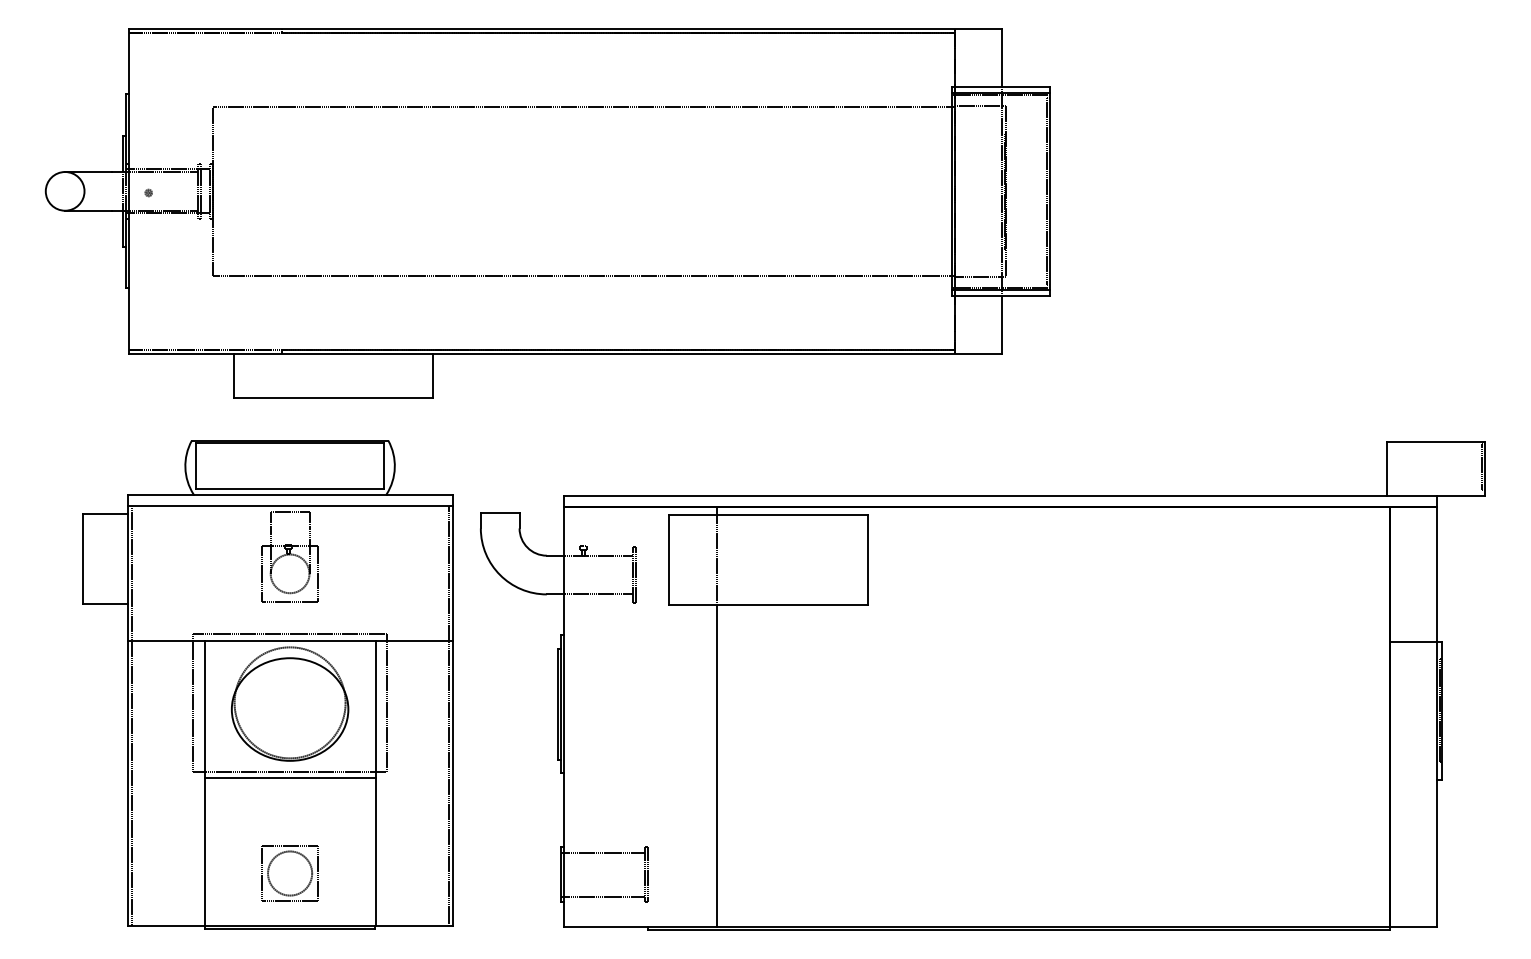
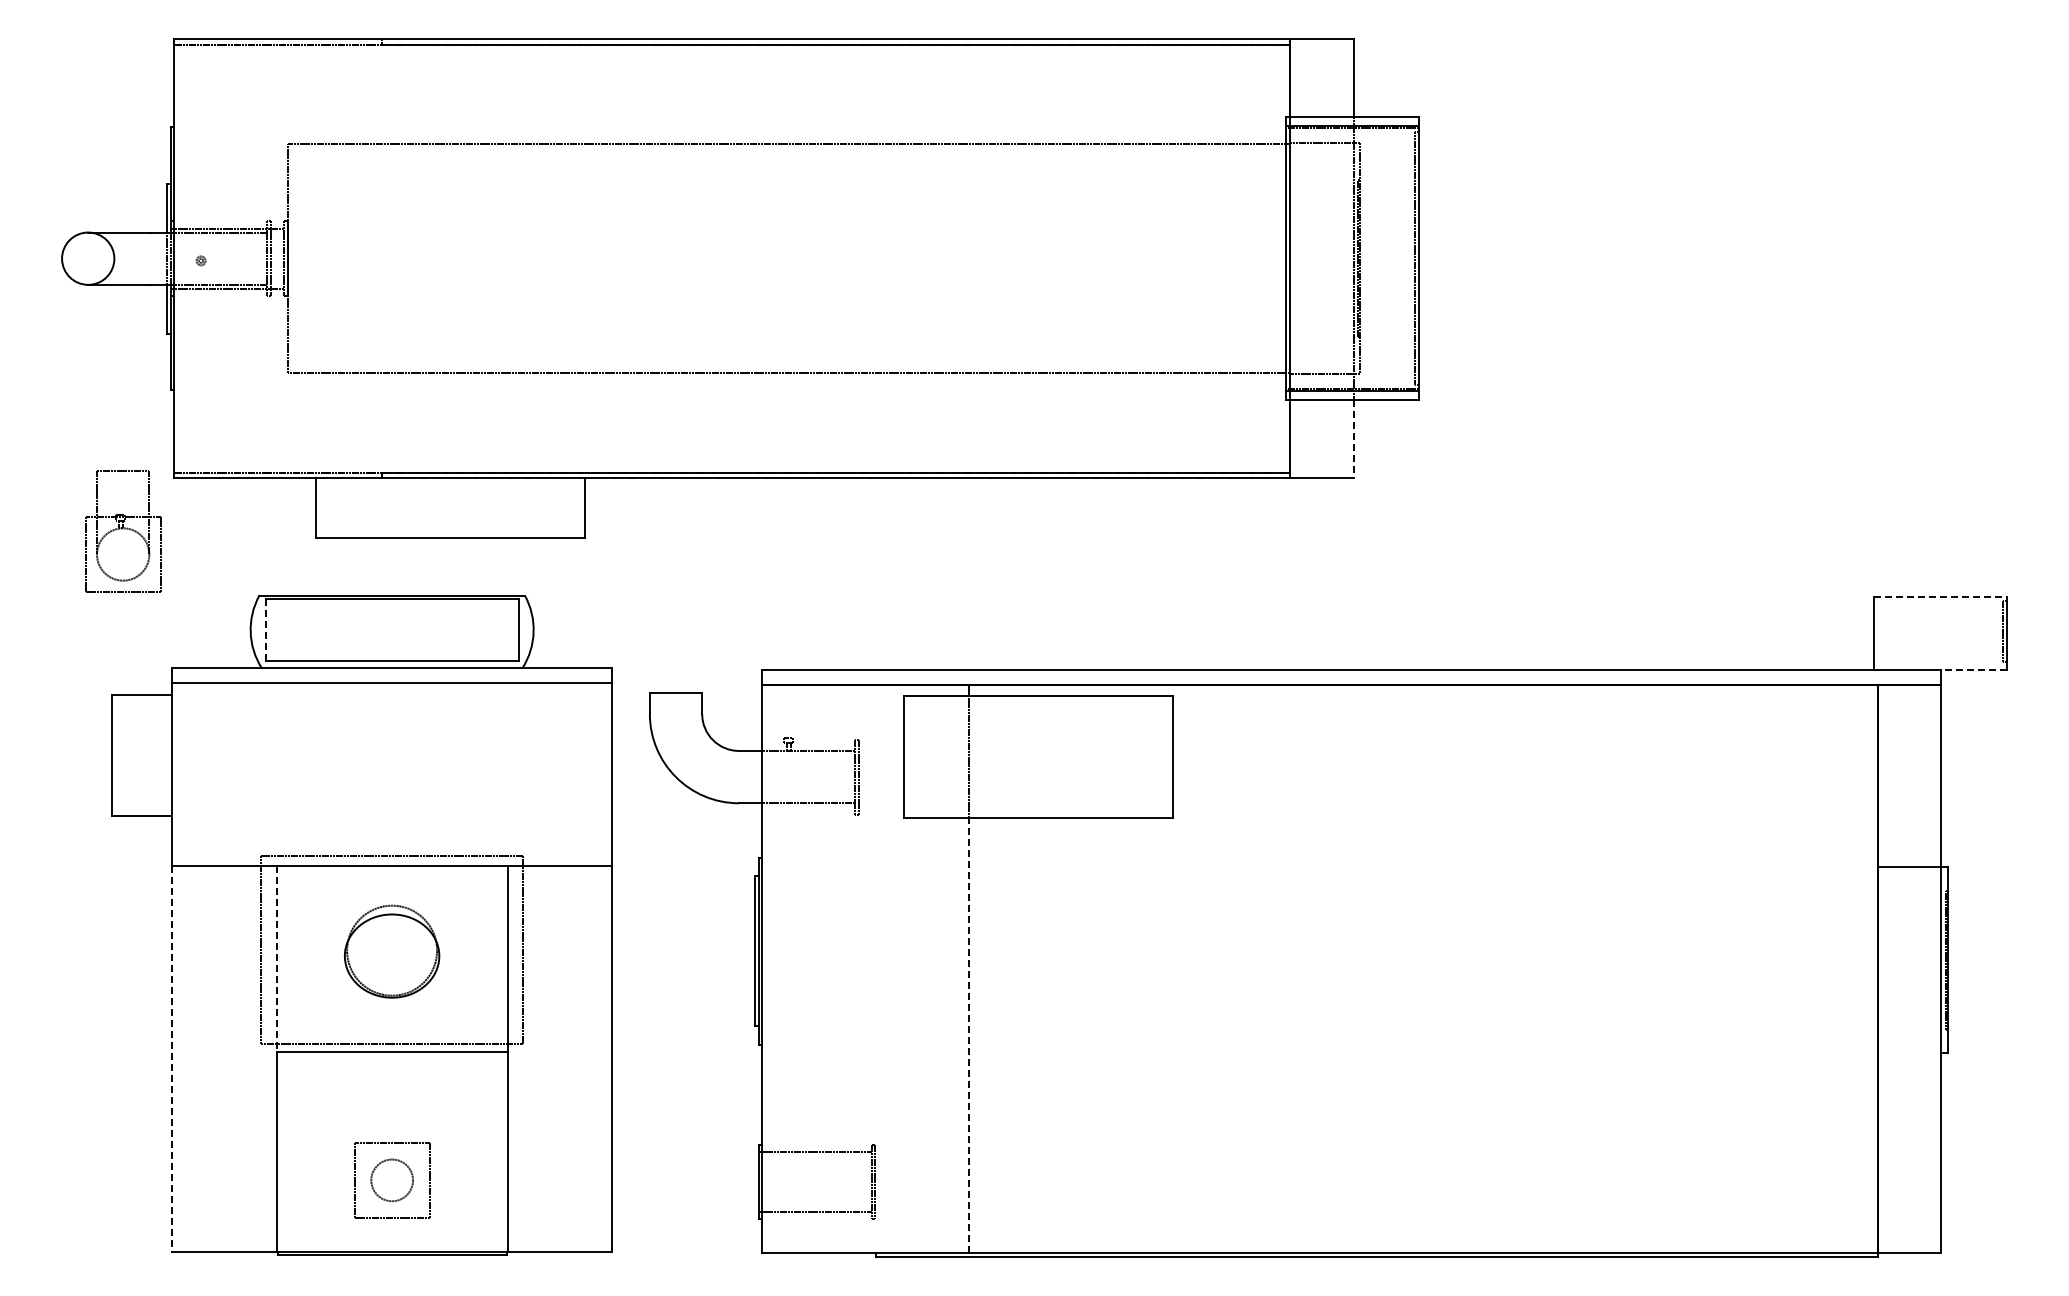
line: (1001, 325) -> (1353, 439), solid -> dashed
line: (1436, 442) -> (1940, 597), solid -> dashed
line: (196, 465) -> (265, 629), solid -> dashed
line: (1461, 495) -> (1974, 669), solid -> dashed
part: (290, 556) -> (123, 531), moved
part: (289, 704) -> (391, 951), size x0.6
line: (204, 709) -> (276, 958), solid -> dashed
line: (131, 715) -> (178, 967), removed
line: (448, 715) -> (606, 967), removed
line: (717, 766) -> (969, 1035), solid -> dashed
line: (127, 783) -> (172, 1058), solid -> dashed
circle: (289, 873) -> (391, 1180), size x0.7

